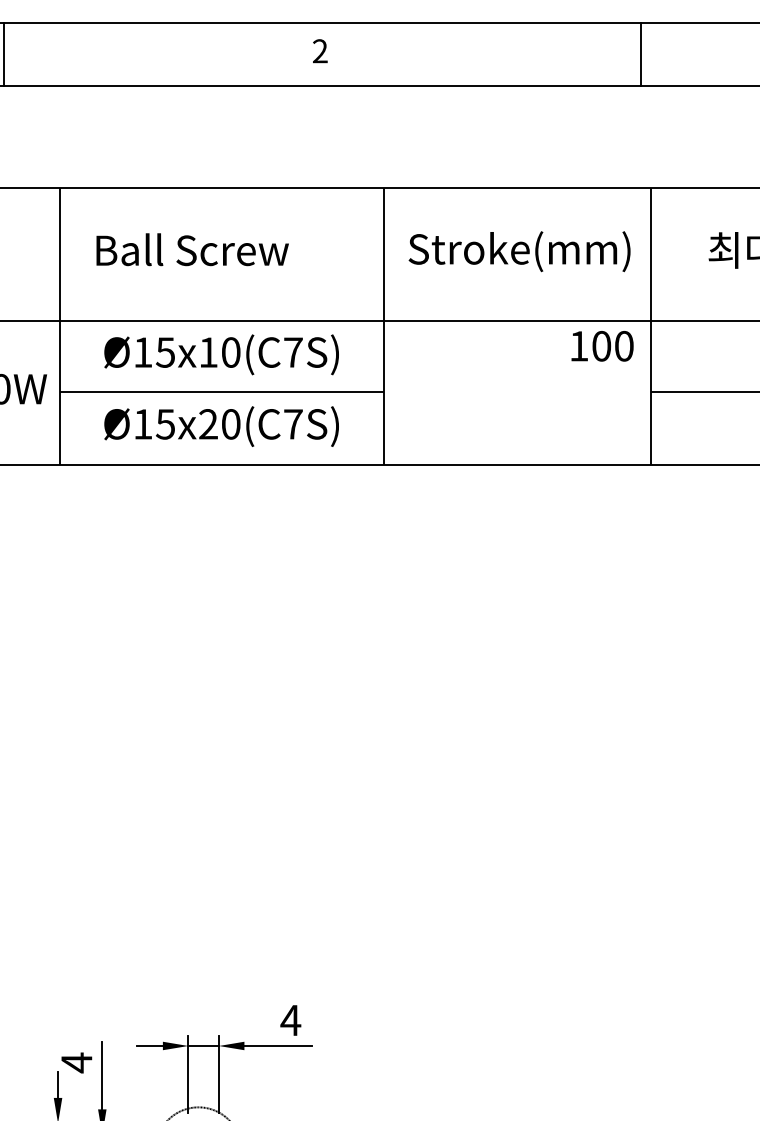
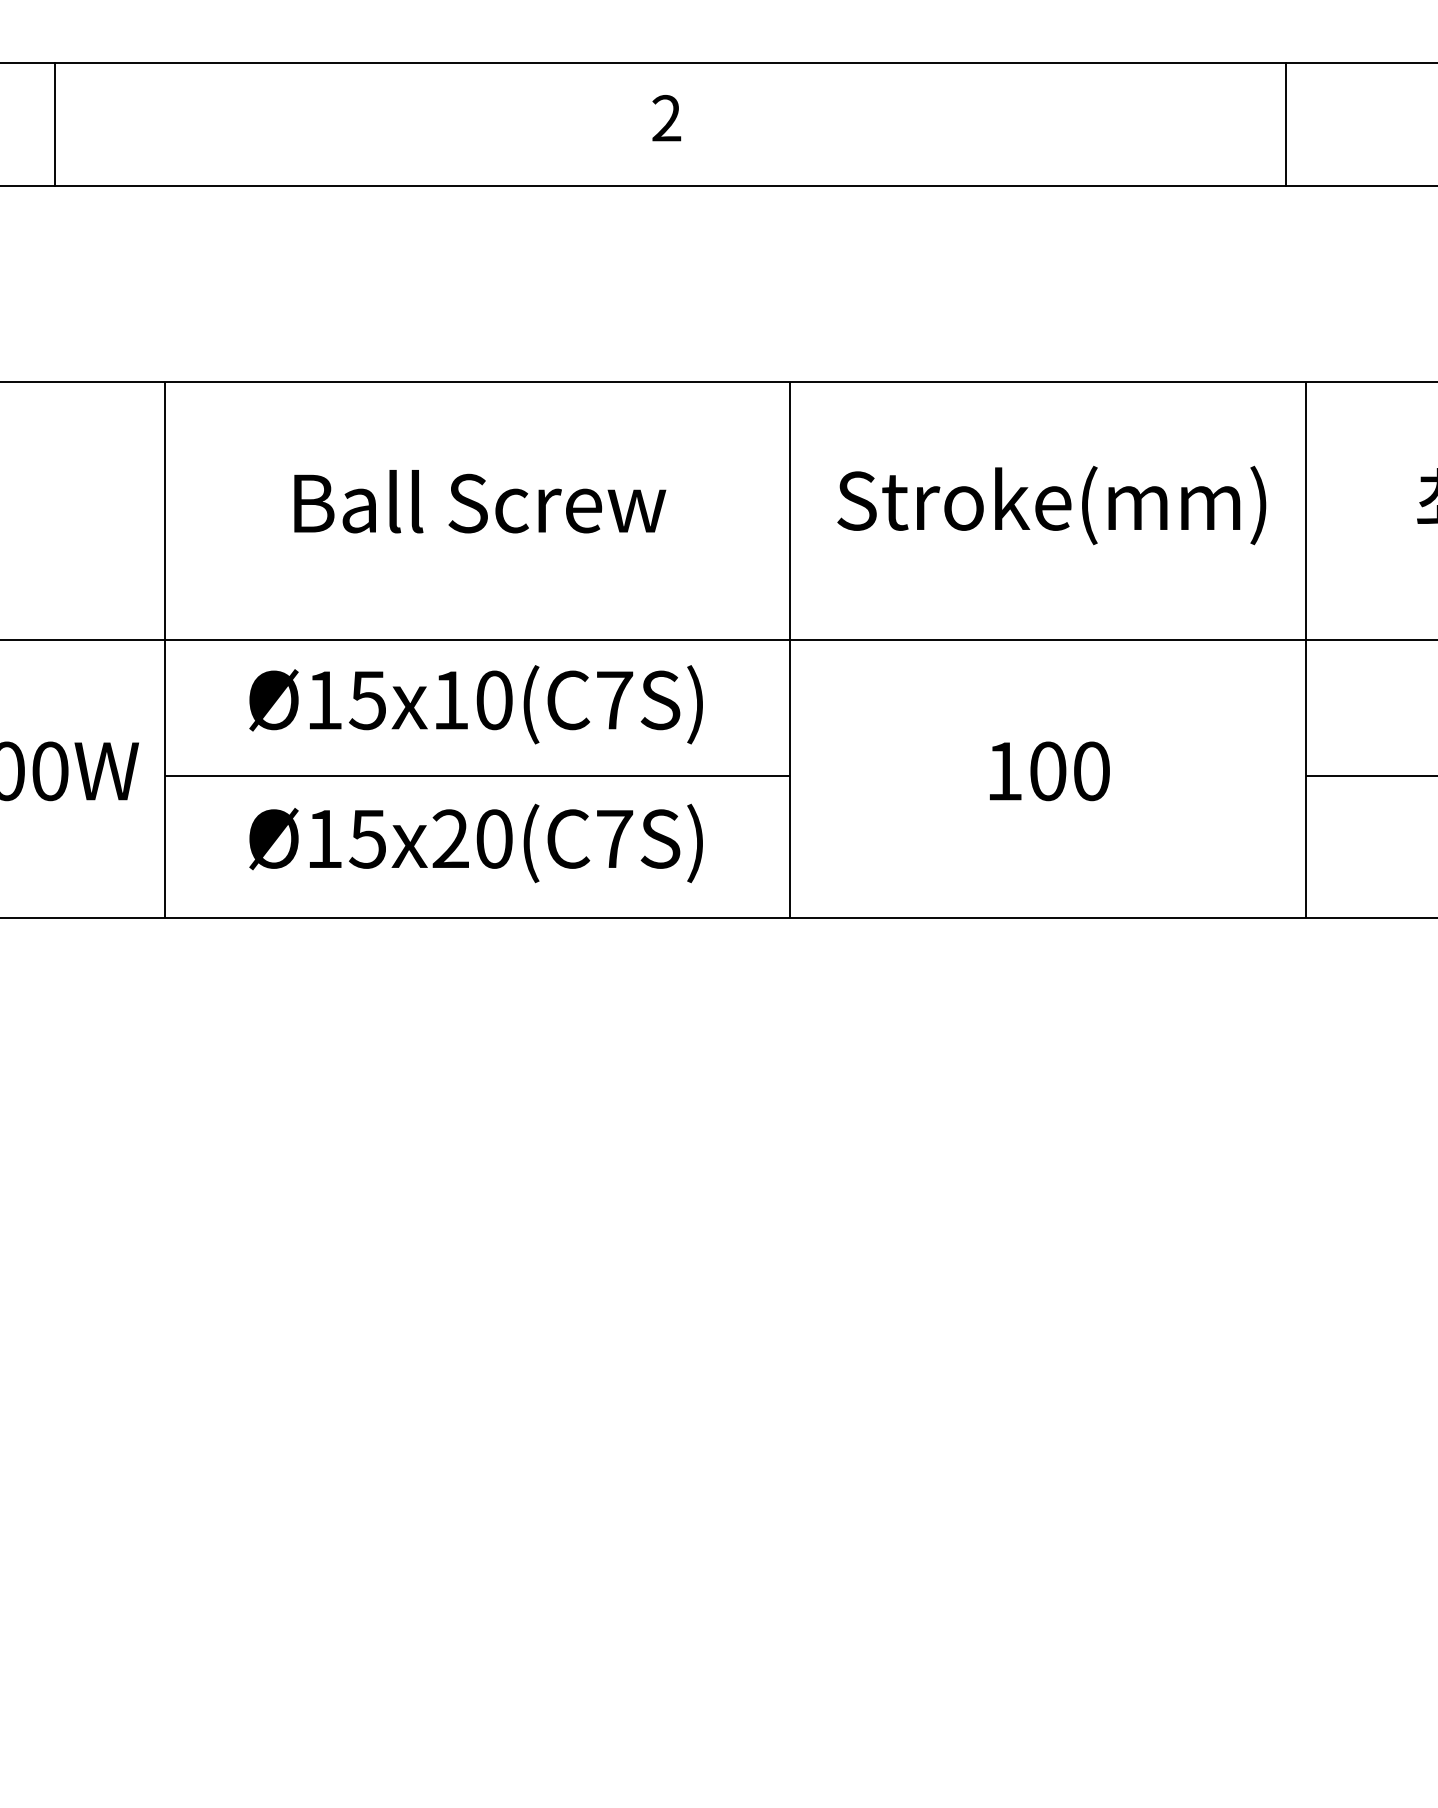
text: (192, 249) -> (479, 501), moved
text: (602, 346) -> (1049, 771), moved

